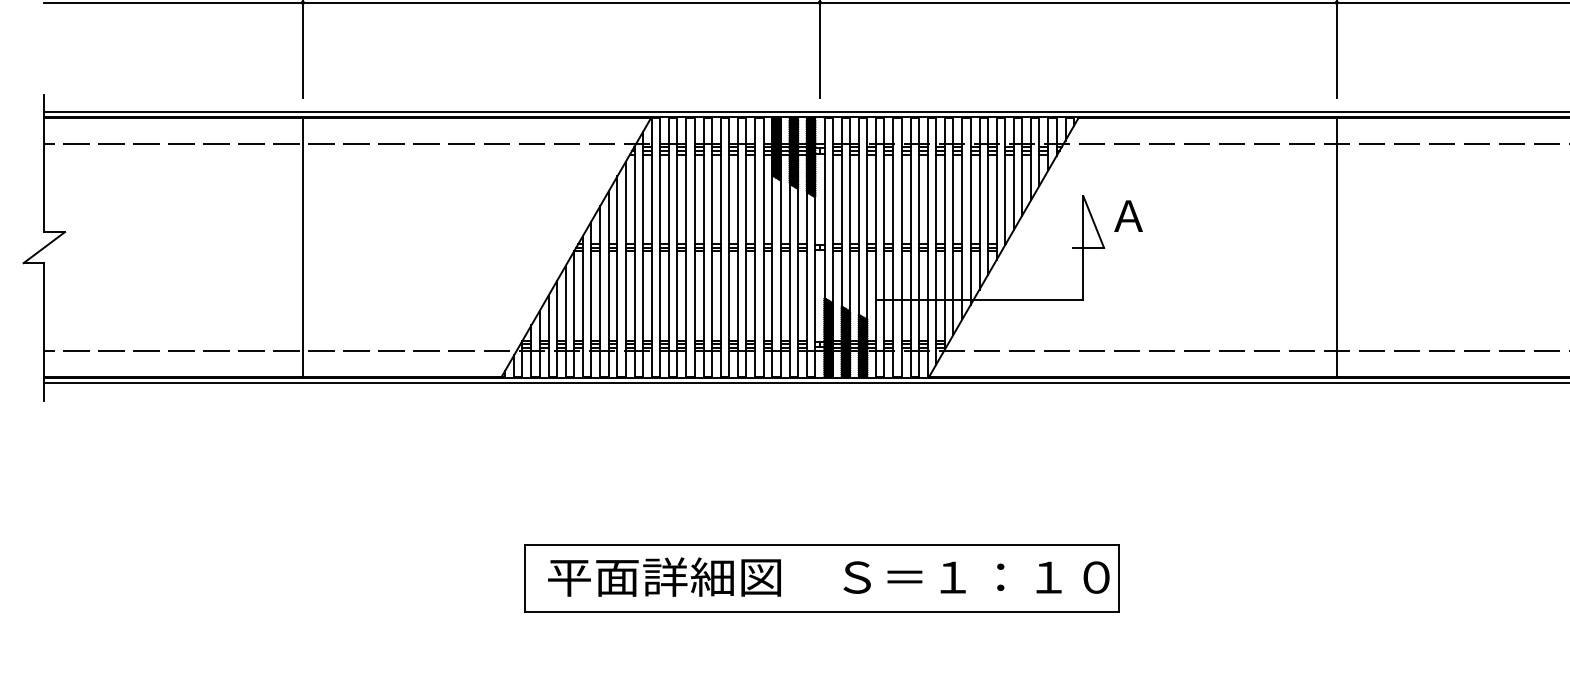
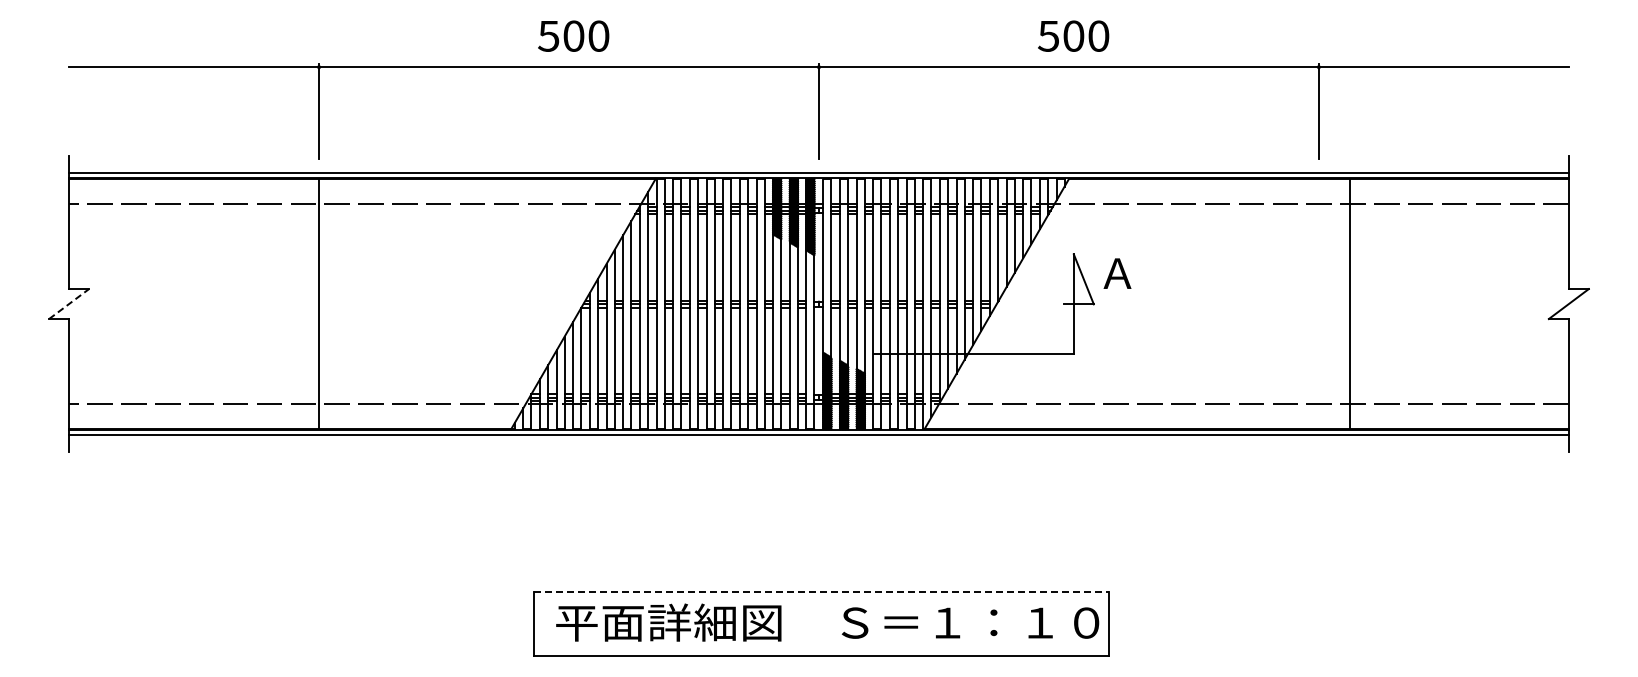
line: (44, 248) -> (69, 304), solid -> dashed
line: (1336, 248) -> (1349, 304), moved
line: (822, 544) -> (821, 591), solid -> dashed

